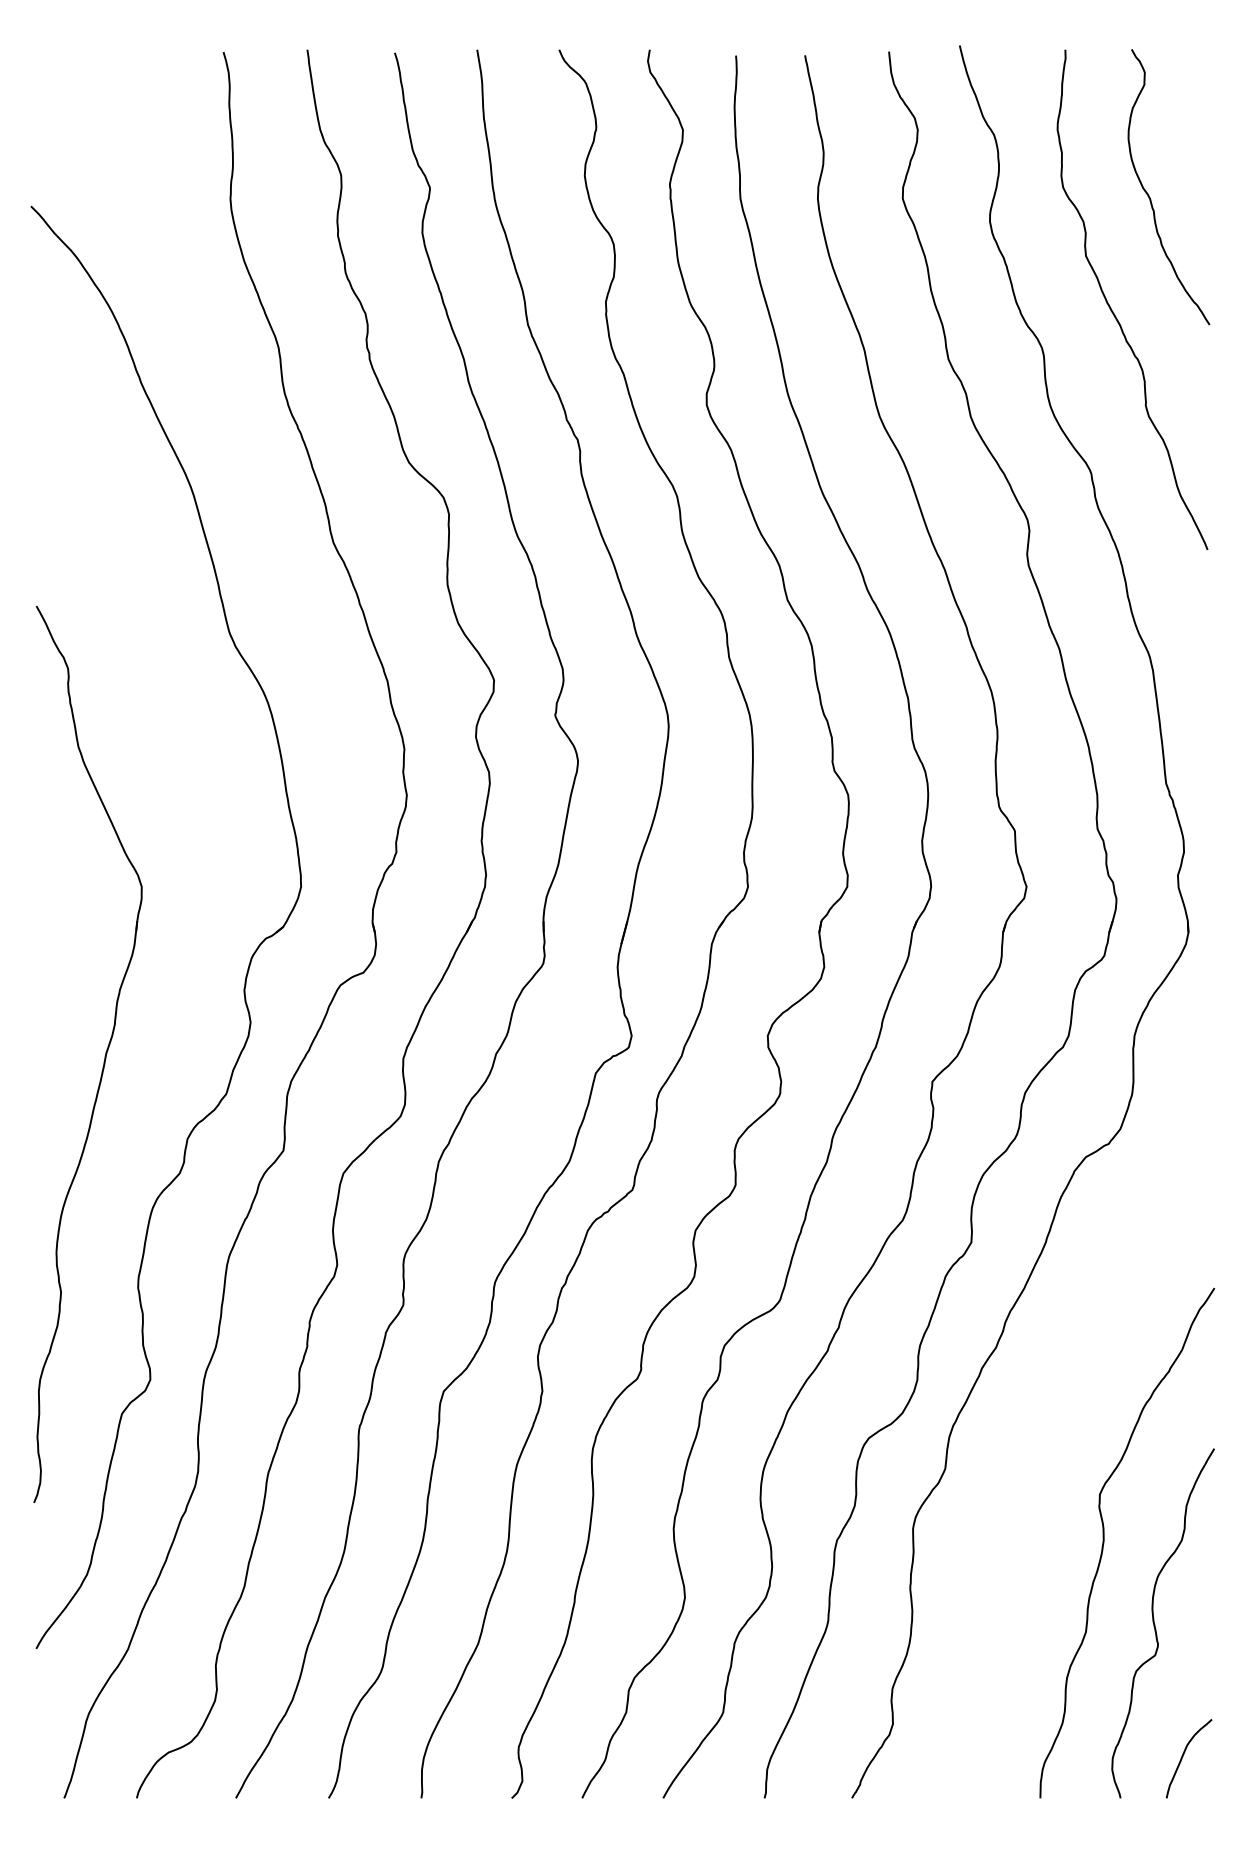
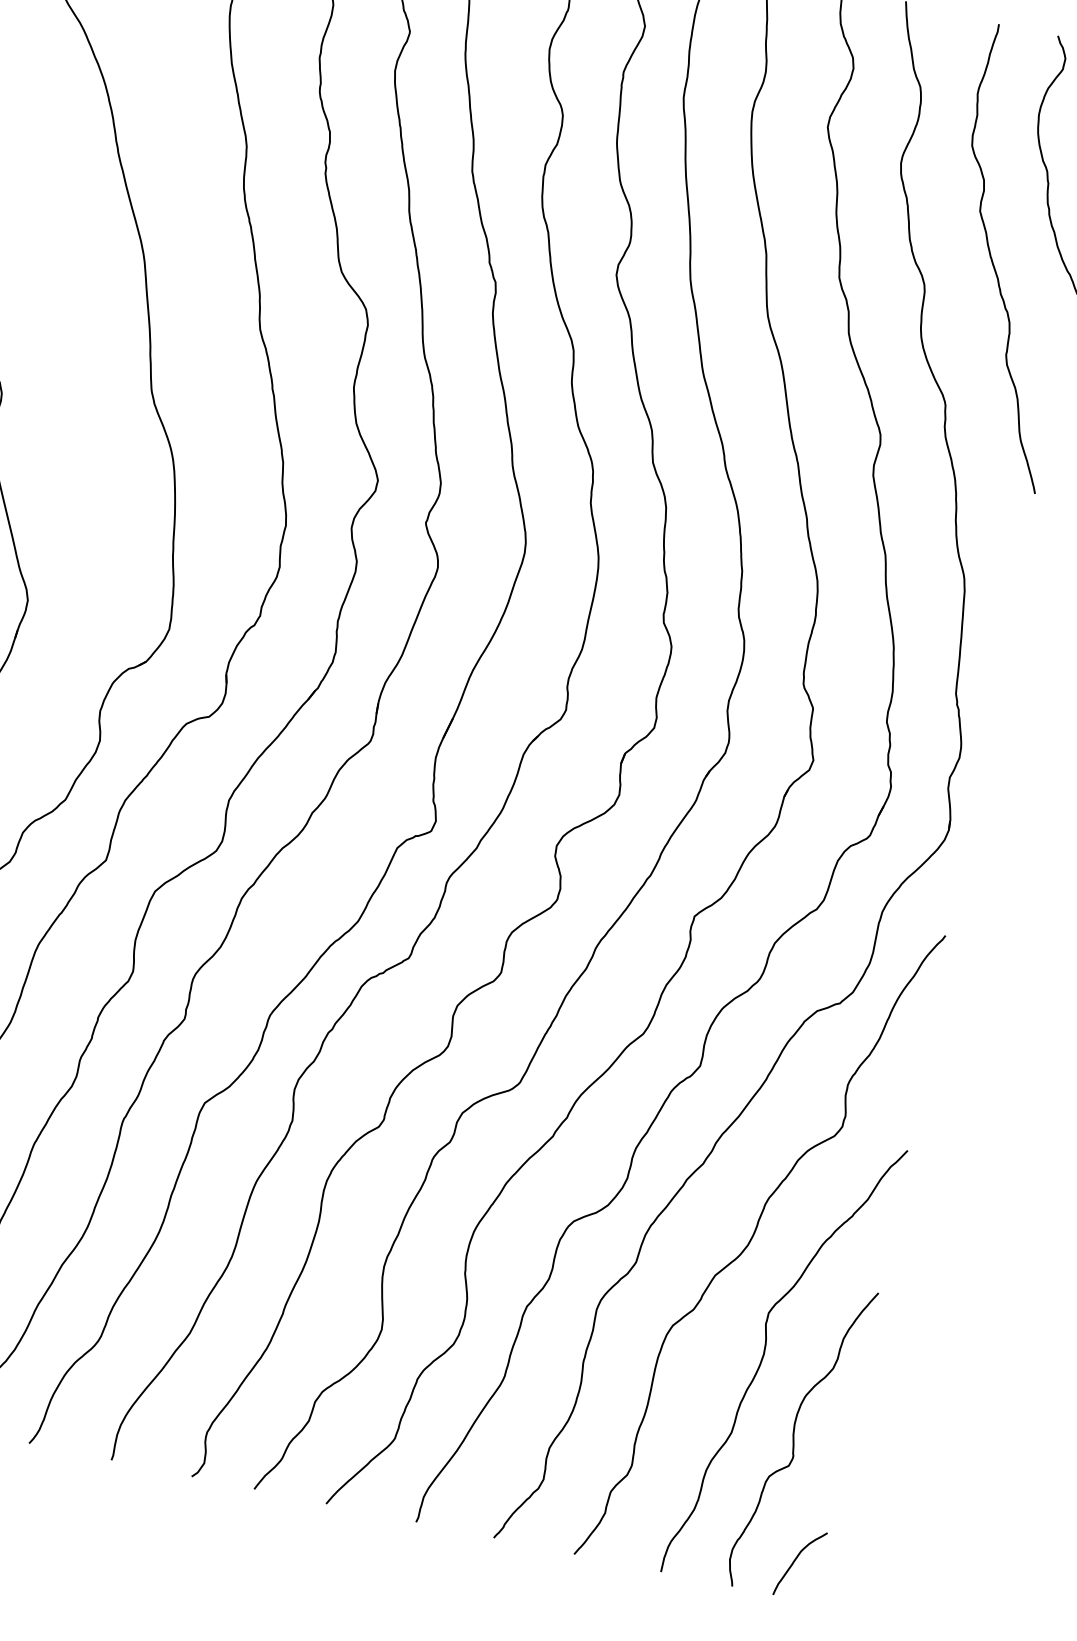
curve: (1065, 1419) -> (751, 1240), added

